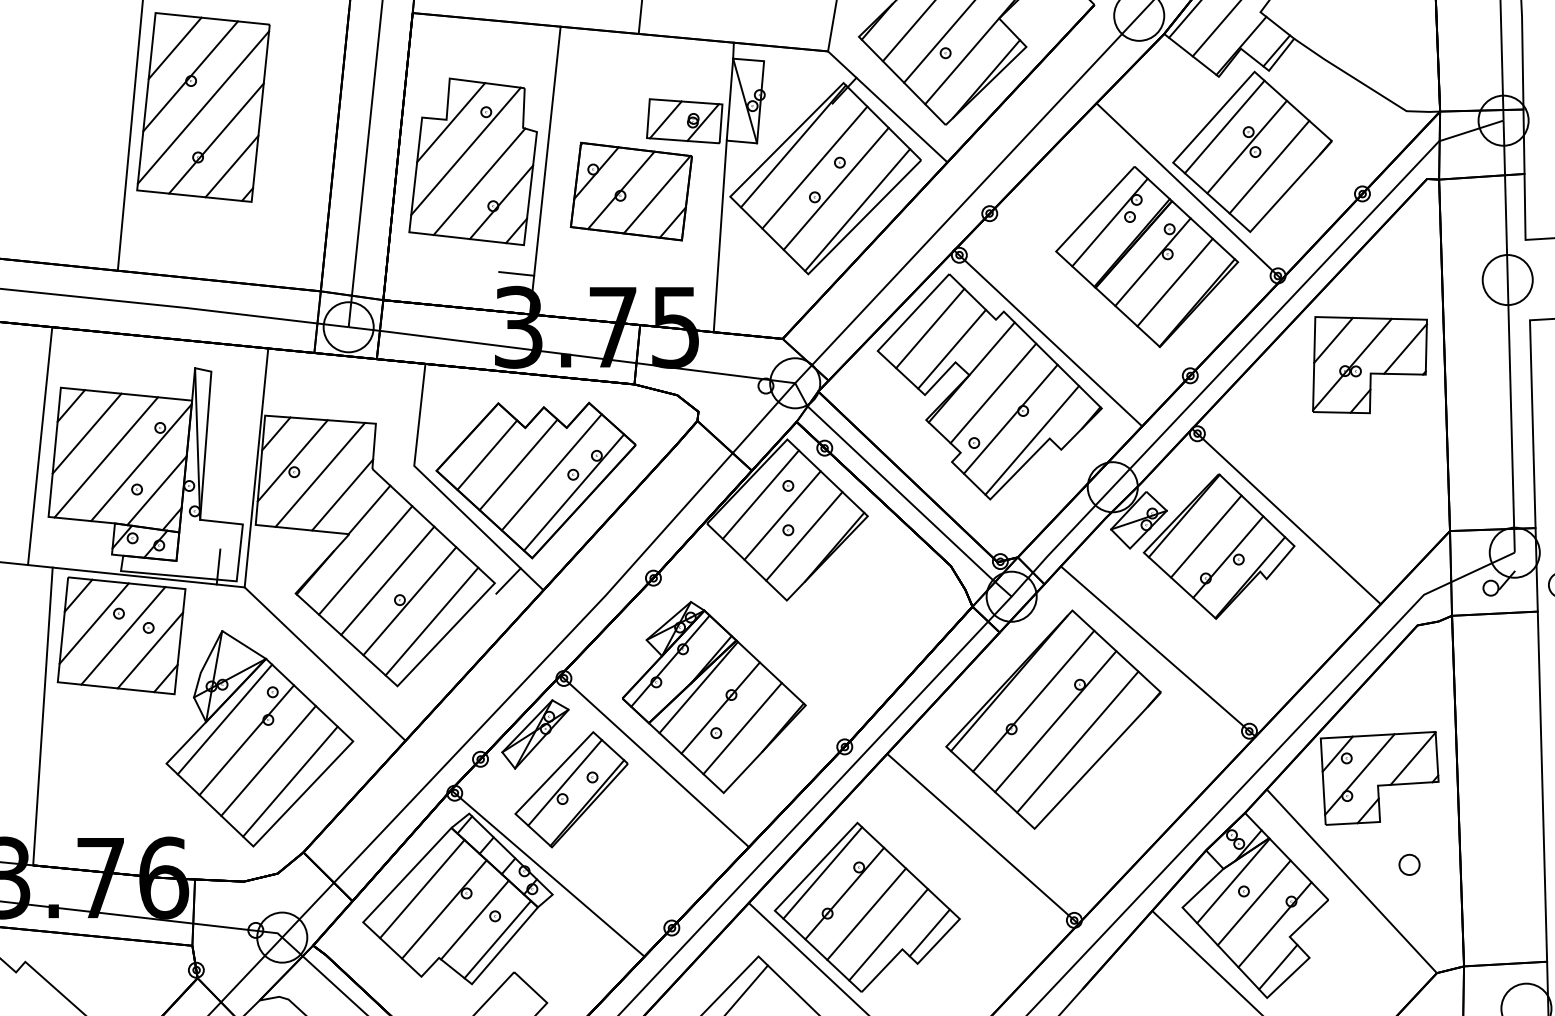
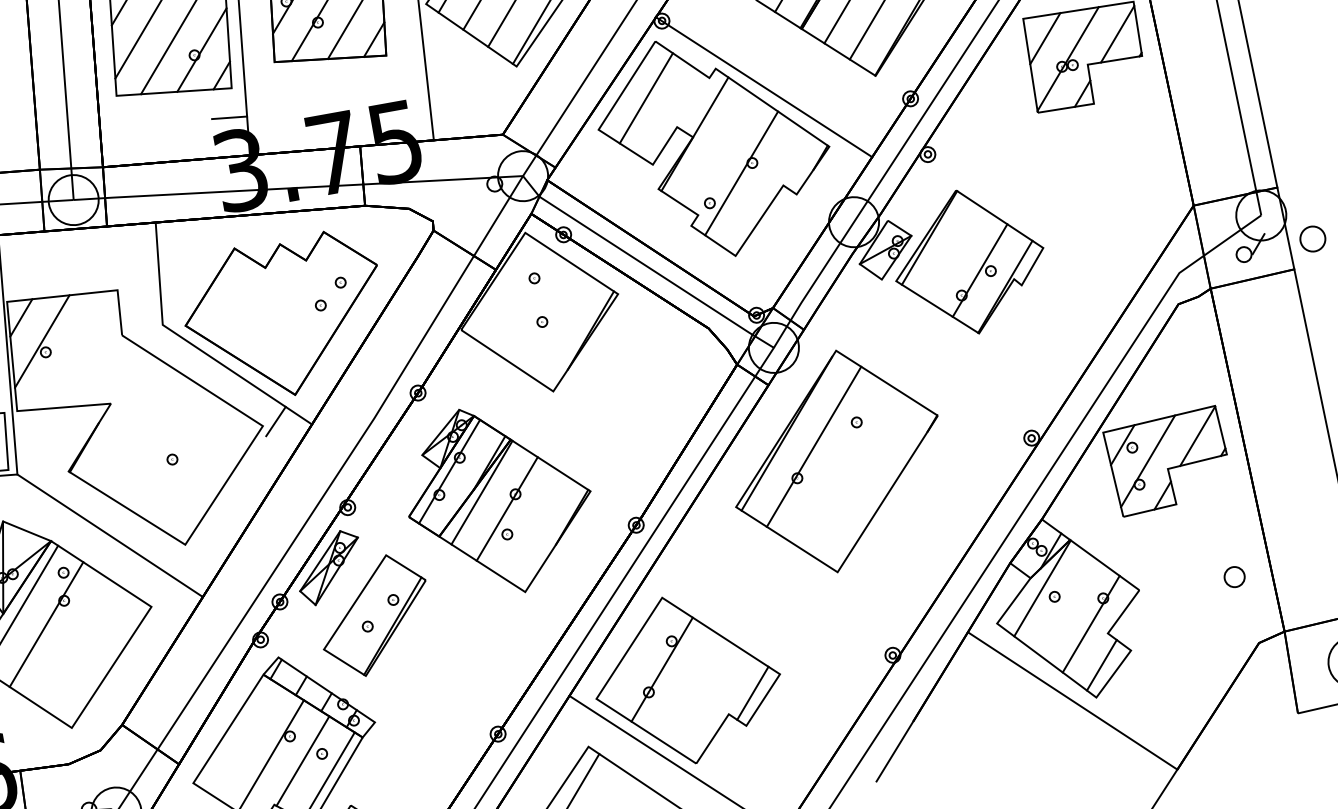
line: (951, 348) -> (670, 114), removed
line: (993, 393) -> (720, 151), removed
line: (1032, 440) -> (766, 190), removed
line: (487, 454) -> (232, 300), removed
line: (518, 464) -> (265, 305), removed
line: (551, 472) -> (299, 307), removed
line: (320, 474) -> (72, 349), removed
line: (574, 492) -> (325, 322), removed
line: (342, 494) -> (97, 365), removed
line: (760, 494) -> (508, 291), removed
line: (369, 509) -> (126, 375), removed
line: (782, 515) -> (533, 308), removed
line: (1286, 516) -> (1030, 220), removed
line: (804, 536) -> (559, 325), removed
line: (1206, 536) -> (954, 254), removed
line: (365, 560) -> (131, 426), removed
line: (387, 580) -> (156, 442), removed
line: (409, 601) -> (182, 459), removed
line: (431, 621) -> (207, 475), removed
line: (1157, 651) -> (927, 375), removed
line: (1055, 721) -> (839, 462), removed
line: (742, 728) -> (532, 525), removed
line: (1077, 741) -> (864, 478), removed
line: (268, 760) -> (71, 640), removed
line: (654, 761) -> (451, 573), removed
line: (290, 781) -> (96, 657), removed
line: (564, 782) -> (366, 609), removed
line: (982, 838) -> (788, 591), removed
part: (1409, 864) -> (1234, 576), moved
line: (822, 872) -> (636, 652), removed
line: (547, 873) -> (366, 702), removed
line: (1351, 881) -> (1158, 567), removed
line: (422, 889) -> (245, 740), removed
line: (1253, 902) -> (1066, 606), removed
line: (866, 913) -> (687, 685), removed
line: (888, 934) -> (712, 702), removed

